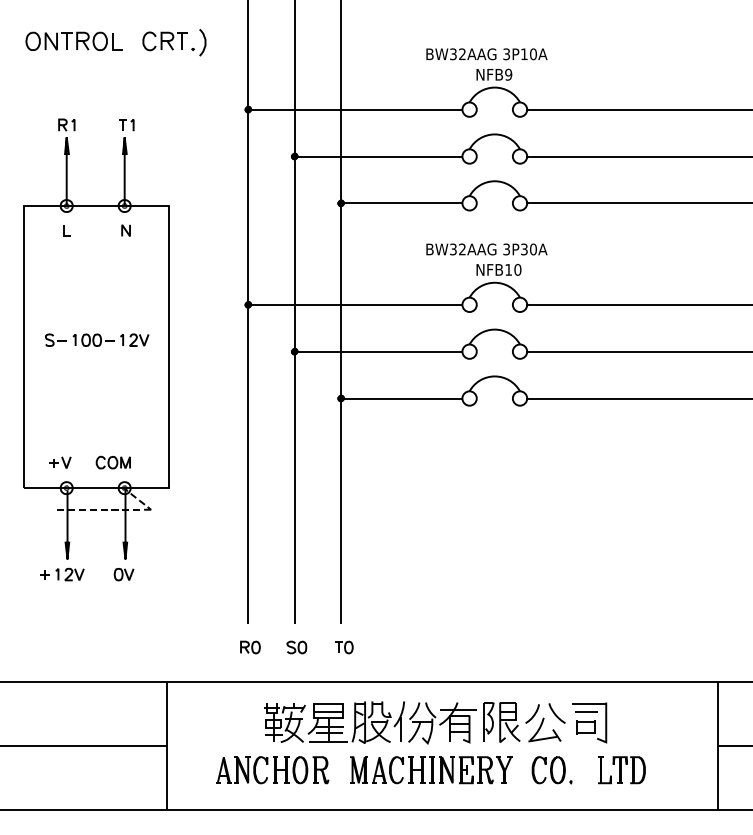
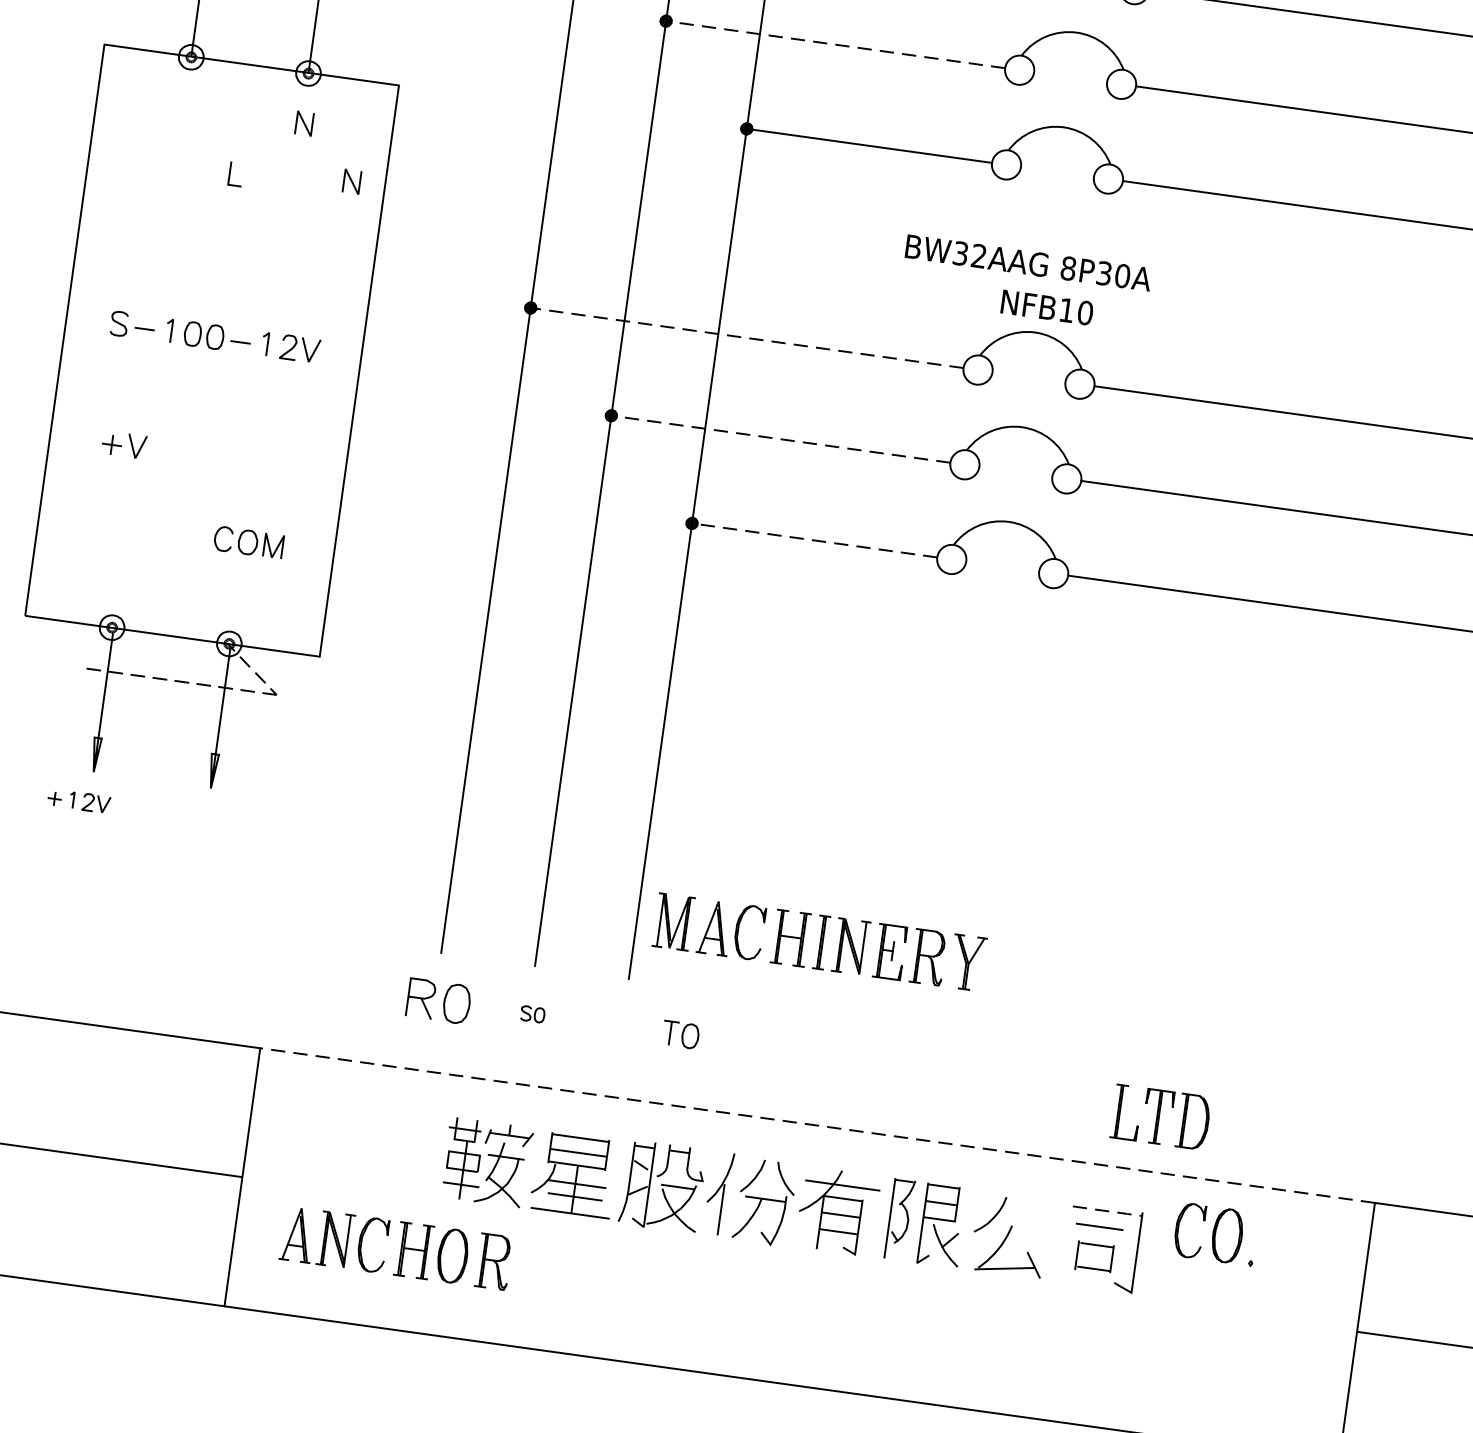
line: (378, 156) -> (835, 44), solid -> dashed
line: (64, 230) -> (230, 172), moved
text: (506, 249) -> (1068, 268), 3P30A -> 8P30A
line: (152, 255) -> (350, 181), added
line: (354, 304) -> (745, 337), solid -> dashed
line: (378, 351) -> (780, 438), solid -> dashed
line: (401, 398) -> (814, 540), solid -> dashed
part: (60, 462) -> (124, 444), moved
part: (112, 462) -> (247, 542), moved
part: (62, 574) -> (79, 801), size x0.7
part: (123, 574) -> (202, 818), removed
part: (250, 647) -> (438, 1001), size x1.6
part: (296, 647) -> (531, 1014), size x0.6
part: (344, 647) -> (681, 1035), moved
line: (442, 682) -> (817, 1125), solid -> dashed
line: (589, 704) -> (1108, 1211), solid -> dashed
curve: (555, 713) -> (1037, 1220), removed
part: (272, 770) -> (396, 1248), moved
part: (431, 770) -> (820, 942), moved
part: (551, 770) -> (1214, 1234), moved
part: (621, 770) -> (1160, 1117), moved

